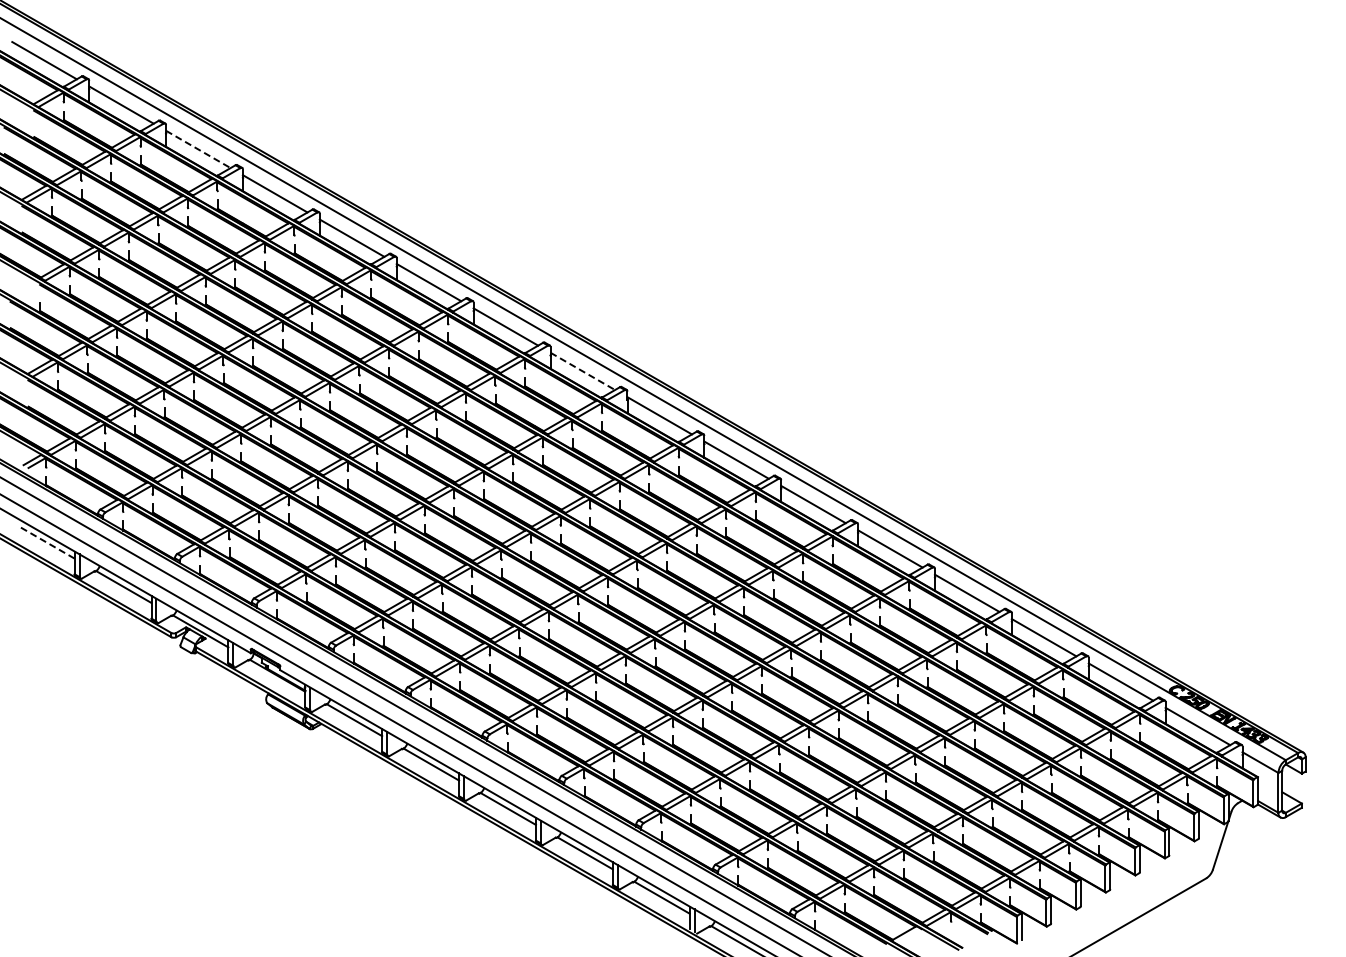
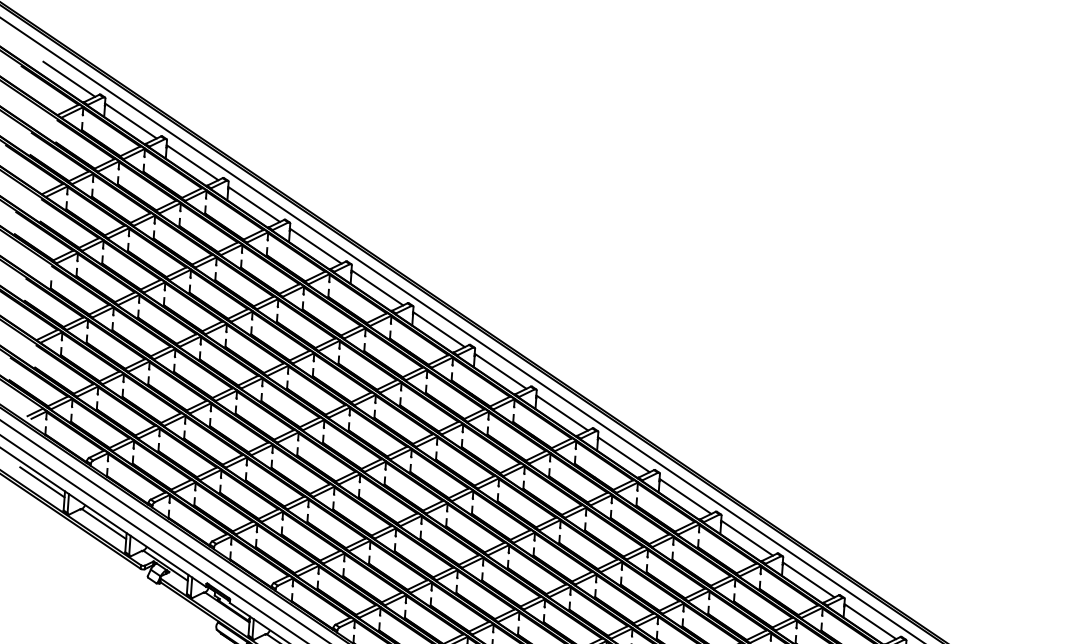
line: (198, 149) -> (192, 162), dashed -> solid
line: (583, 371) -> (501, 371), dashed -> solid
line: (46, 542) -> (42, 482), dashed -> solid

